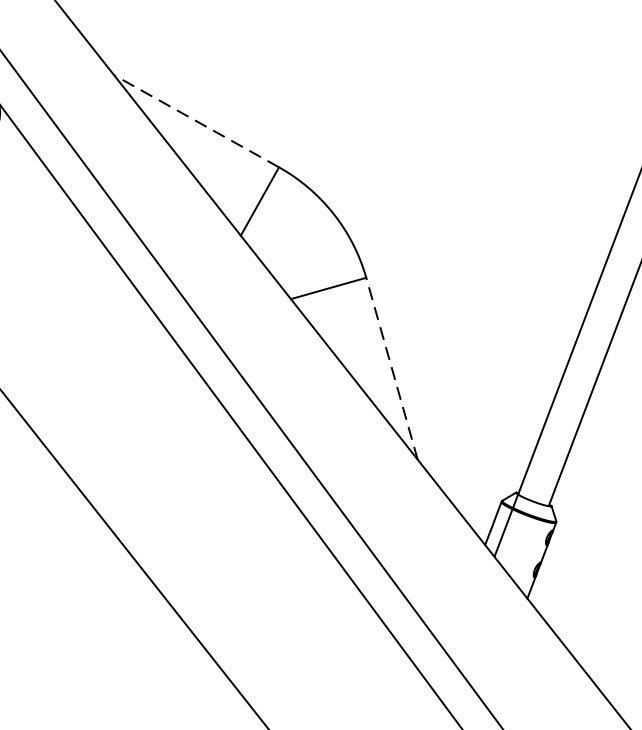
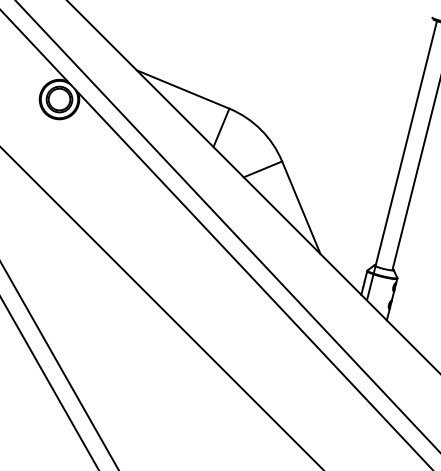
line: (195, 121) -> (182, 89), dashed -> solid
line: (392, 368) -> (301, 207), dashed -> solid

